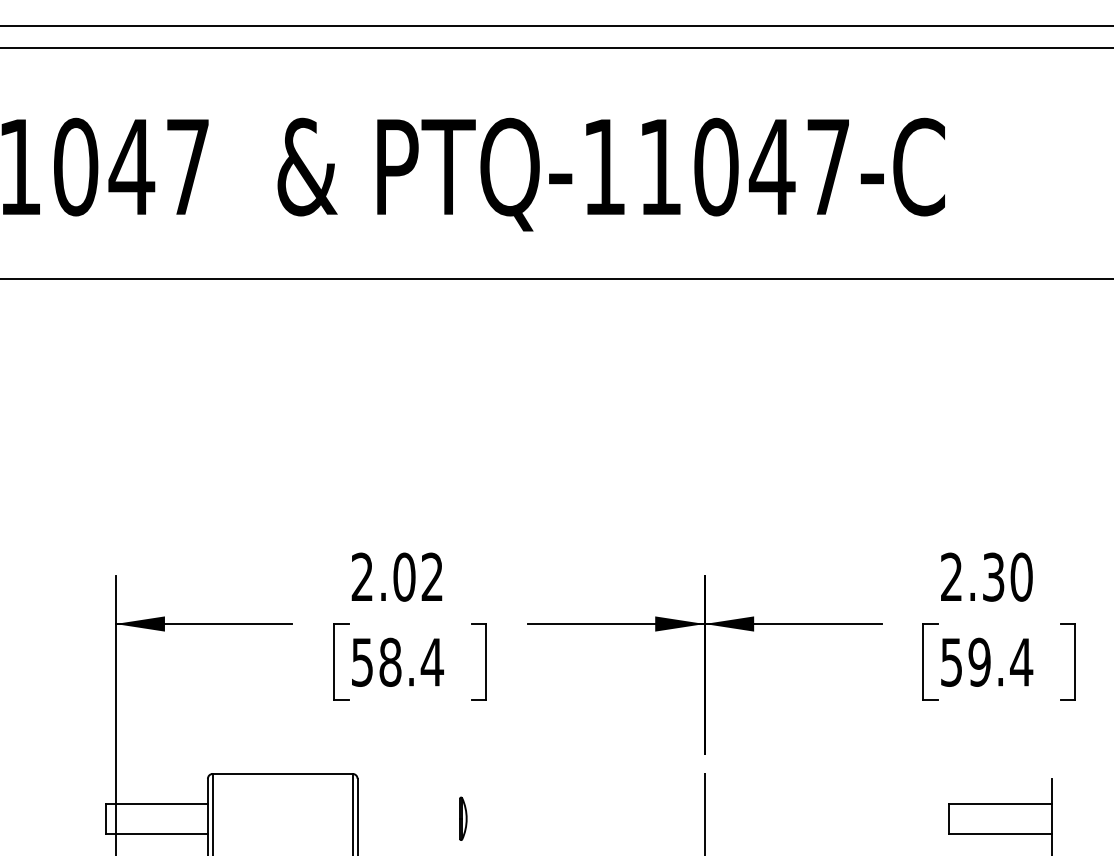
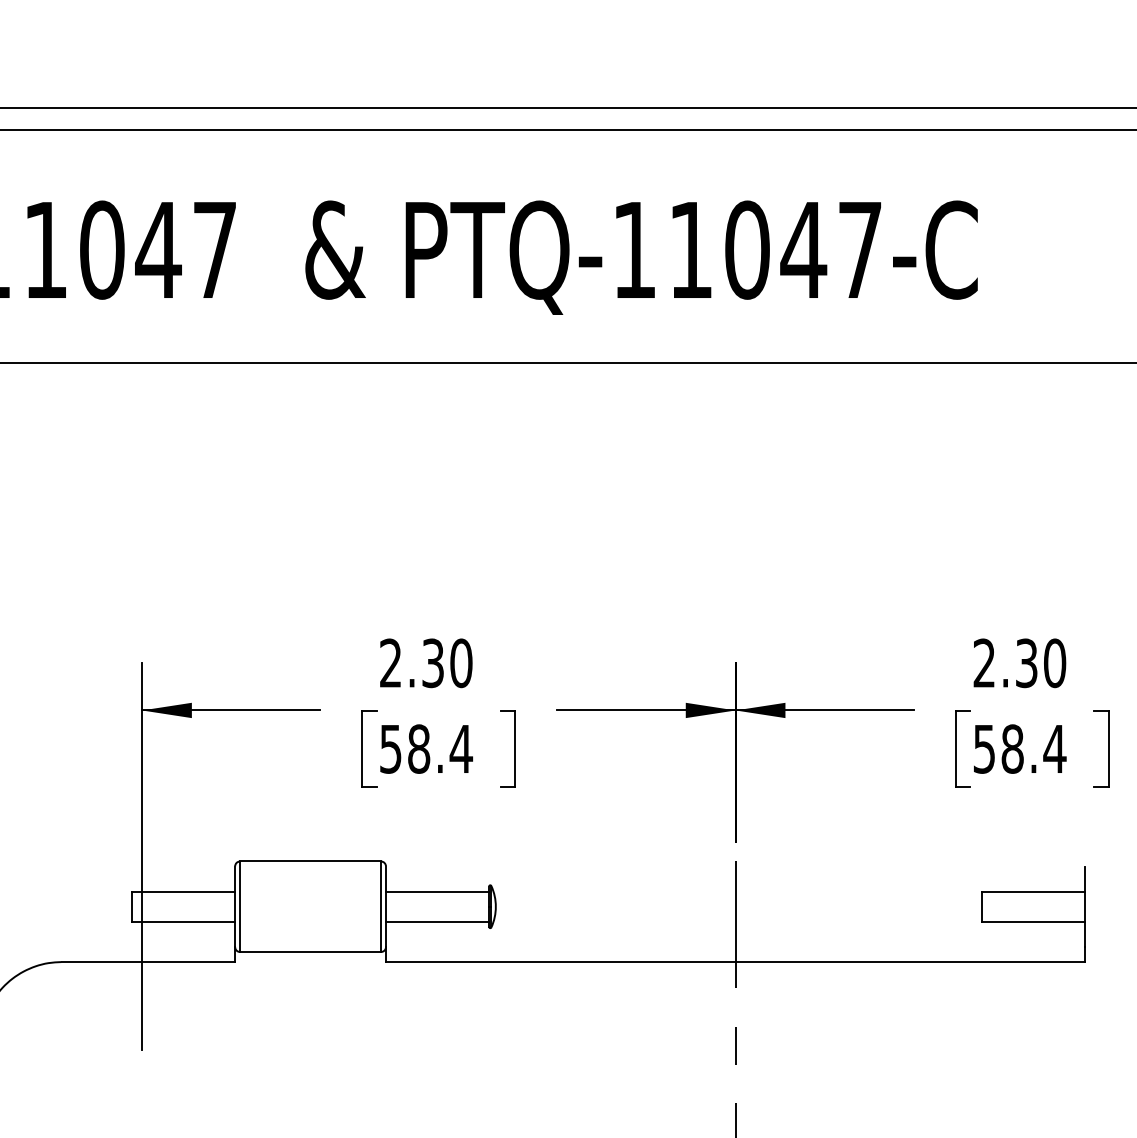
text: (418, 577) -> (447, 663), 2.02 -> 2.30
text: (979, 661) -> (1012, 748), 59.4 -> 58.4
line: (408, 803) -> (437, 891), added
line: (408, 833) -> (437, 921), added

